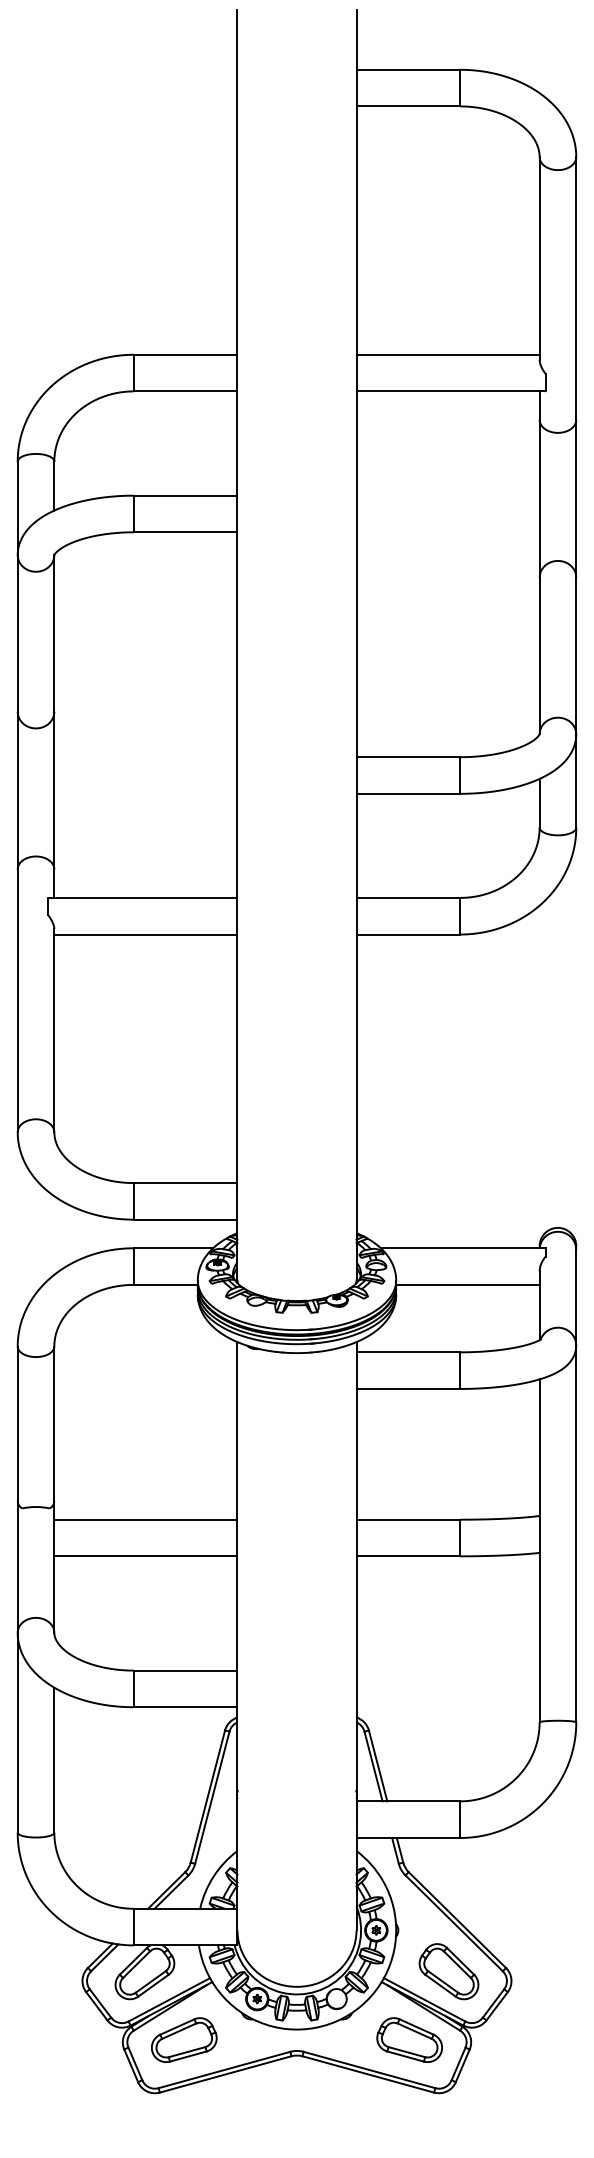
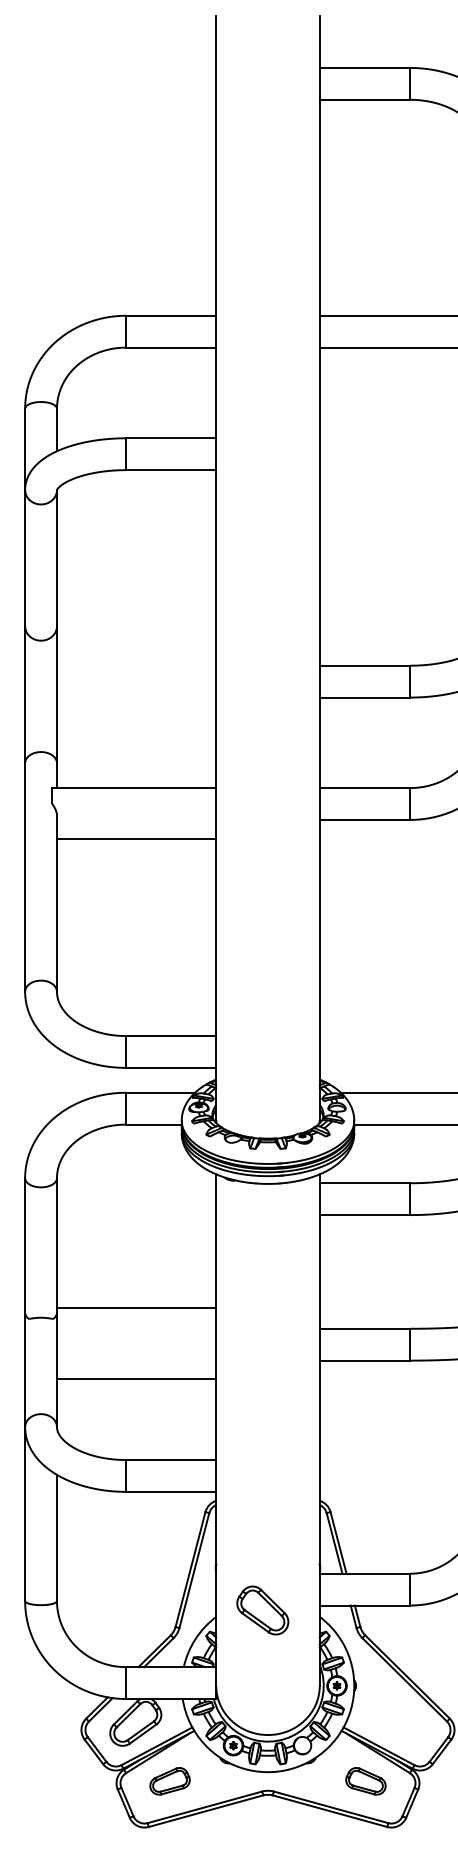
line: (145, 934) -> (136, 839), moved
line: (145, 1519) -> (136, 1307), moved
line: (145, 1556) -> (136, 1379), moved
part: (448, 1971) -> (262, 1610), moved
part: (184, 2039) -> (170, 1780), size x0.7
part: (409, 2039) -> (365, 1780), size x0.7

